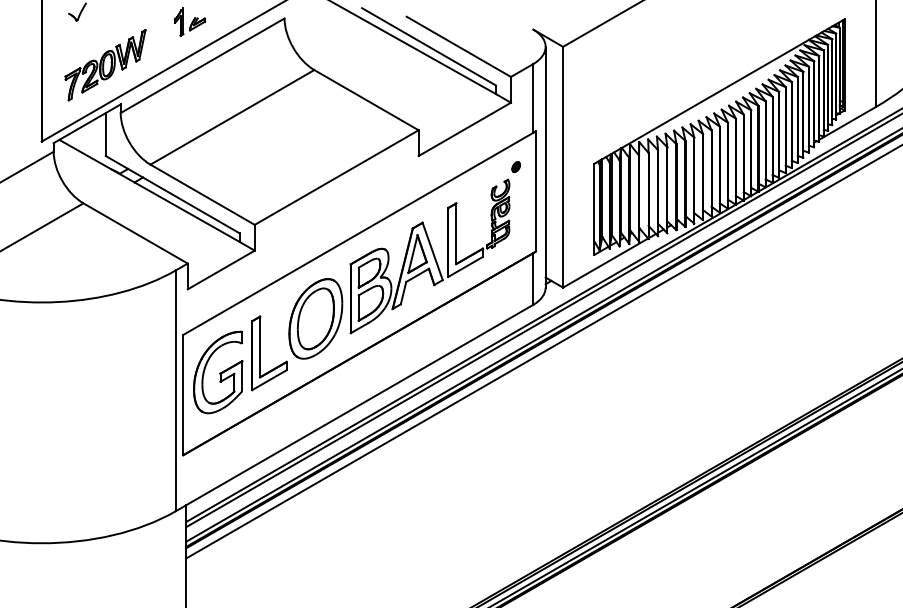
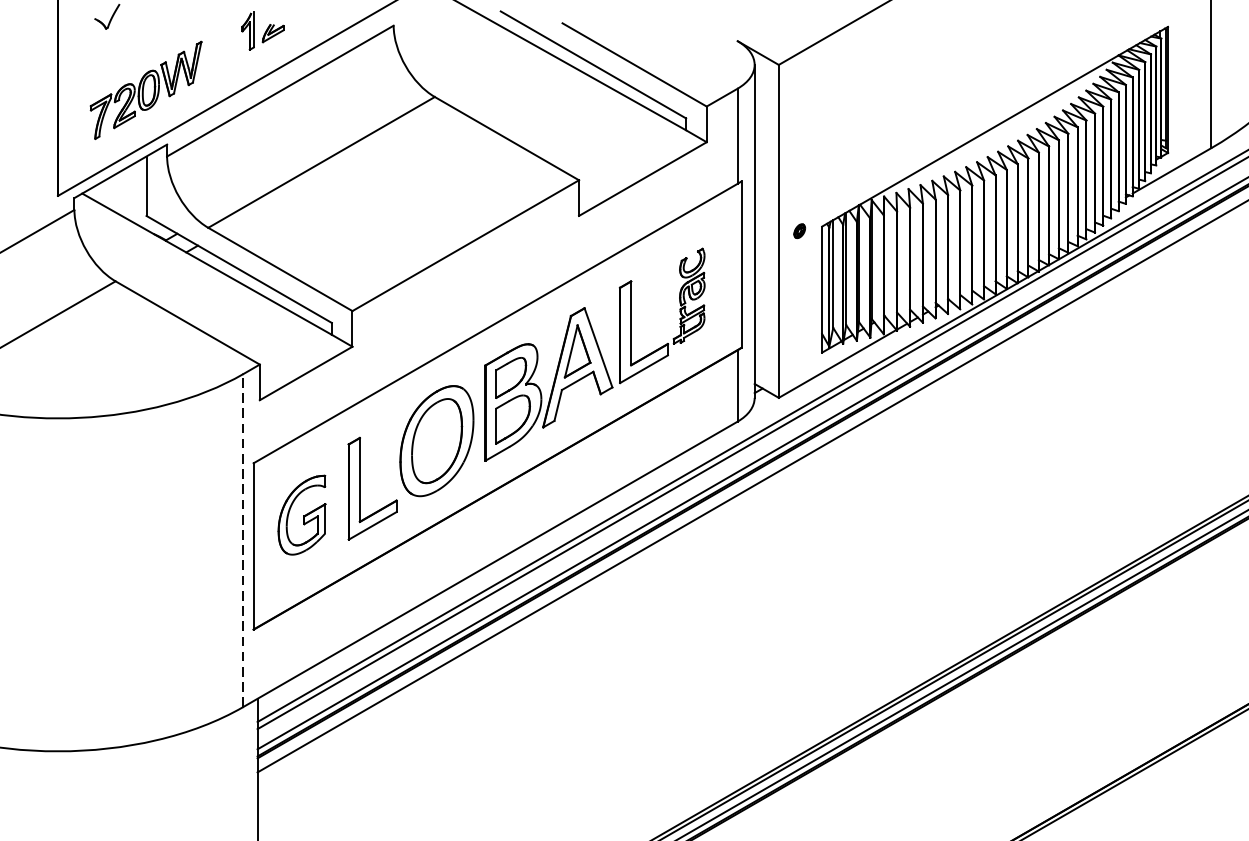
part: (515, 166) -> (798, 230), moved
part: (218, 372) -> (302, 515), size x0.7
line: (175, 390) -> (242, 540), solid -> dashed

